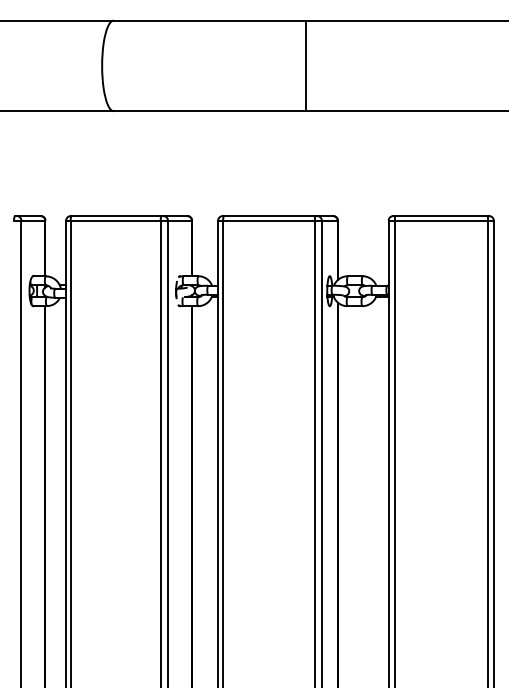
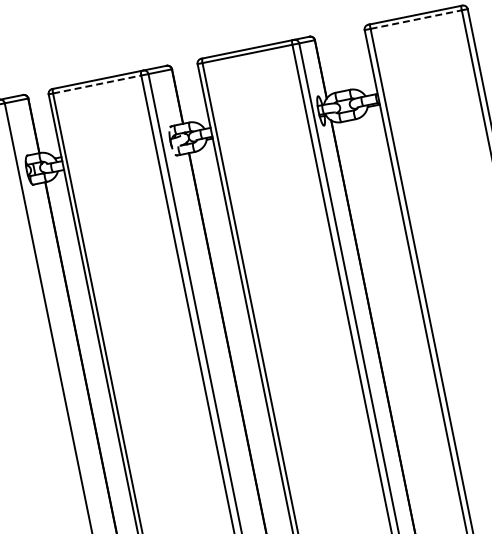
line: (116, 220) -> (97, 84), solid -> dashed
line: (441, 220) -> (416, 19), solid -> dashed

